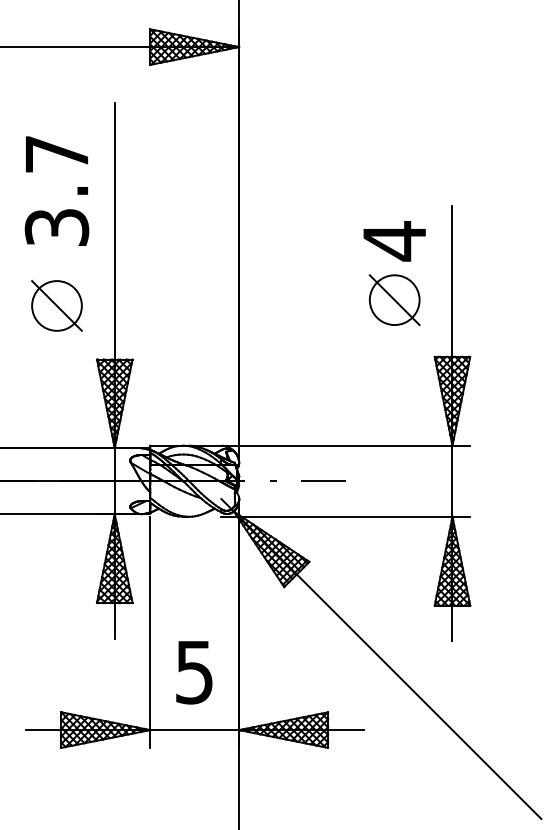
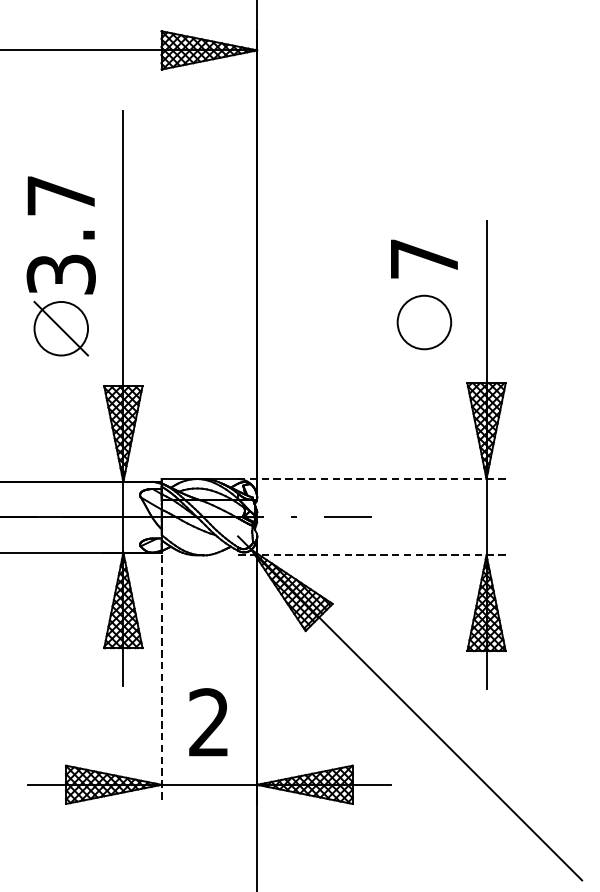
text: (56, 190) -> (60, 234), moved
text: (394, 241) -> (424, 259), 4 -> 7
line: (394, 300) -> (424, 322), removed
line: (345, 445) -> (371, 478), solid -> dashed
line: (346, 516) -> (372, 555), solid -> dashed
line: (150, 632) -> (161, 679), solid -> dashed
text: (194, 672) -> (209, 722), 5 -> 2

